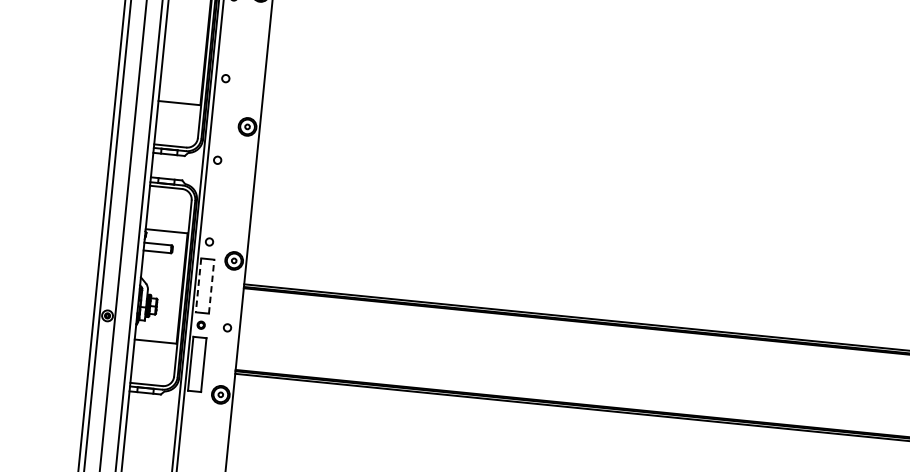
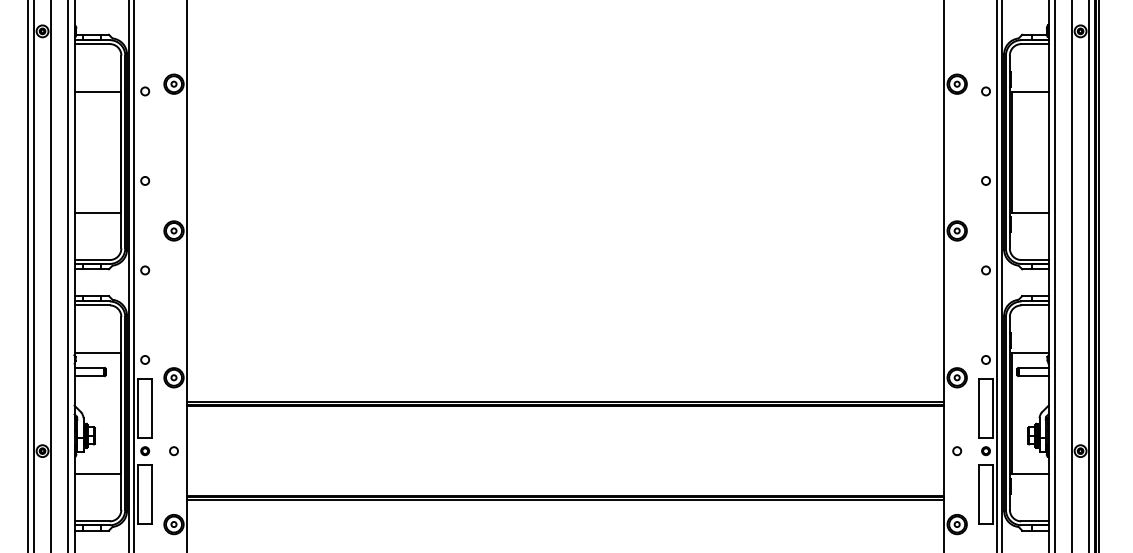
line: (198, 285) -> (138, 408), dashed -> solid
line: (211, 286) -> (152, 408), dashed -> solid

